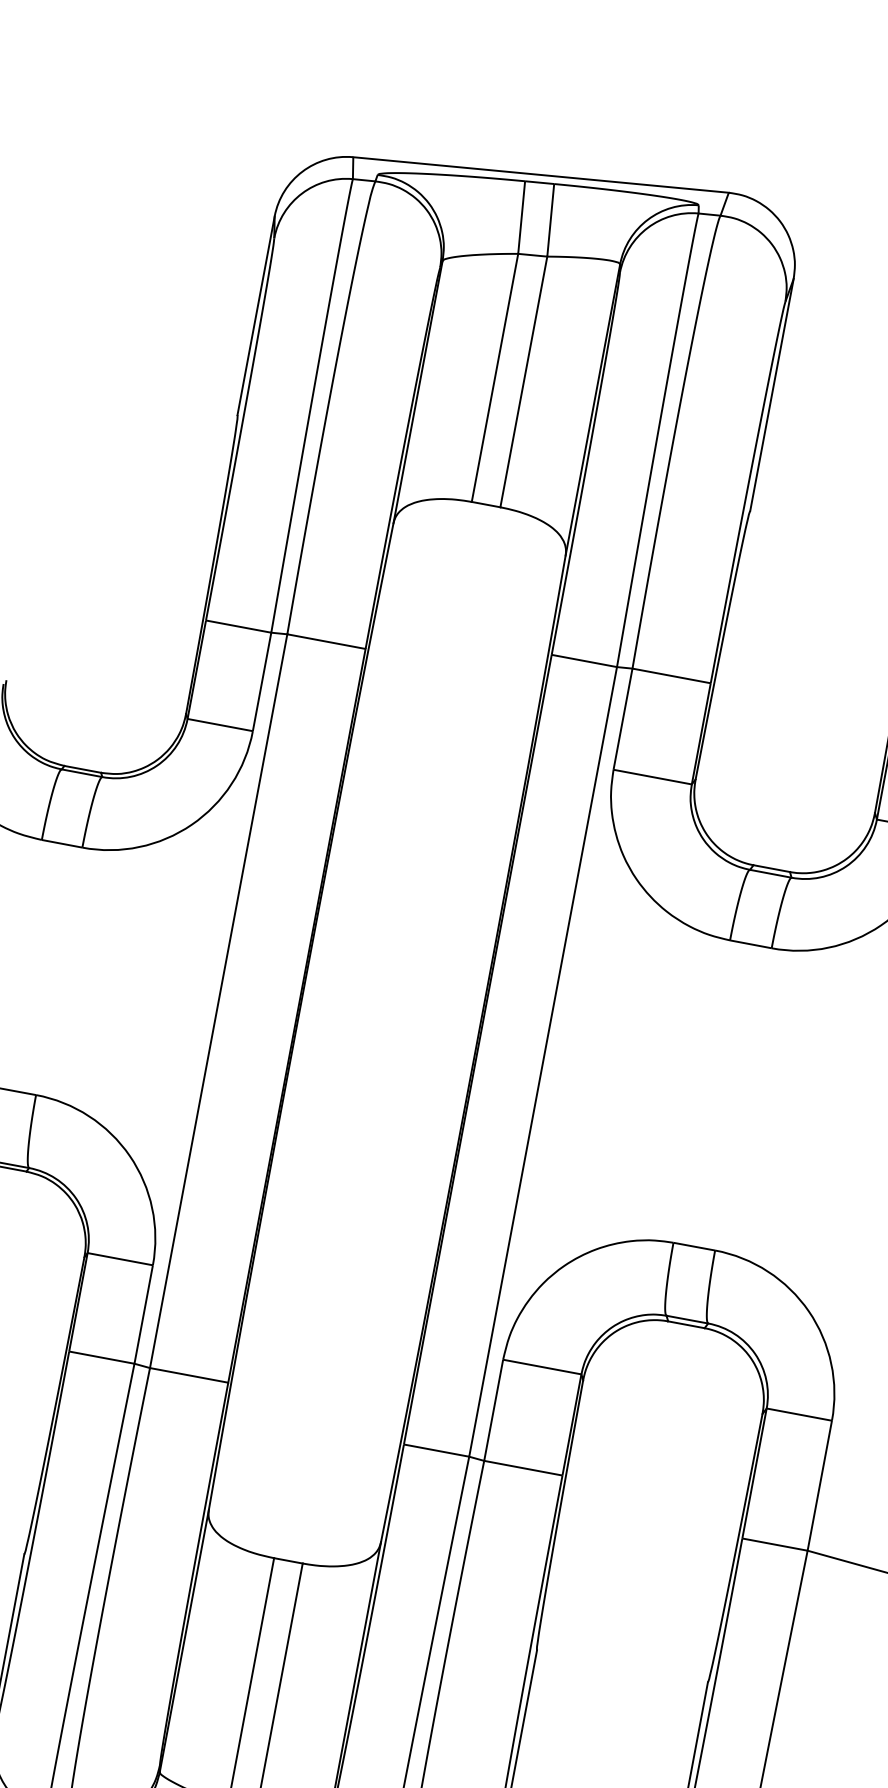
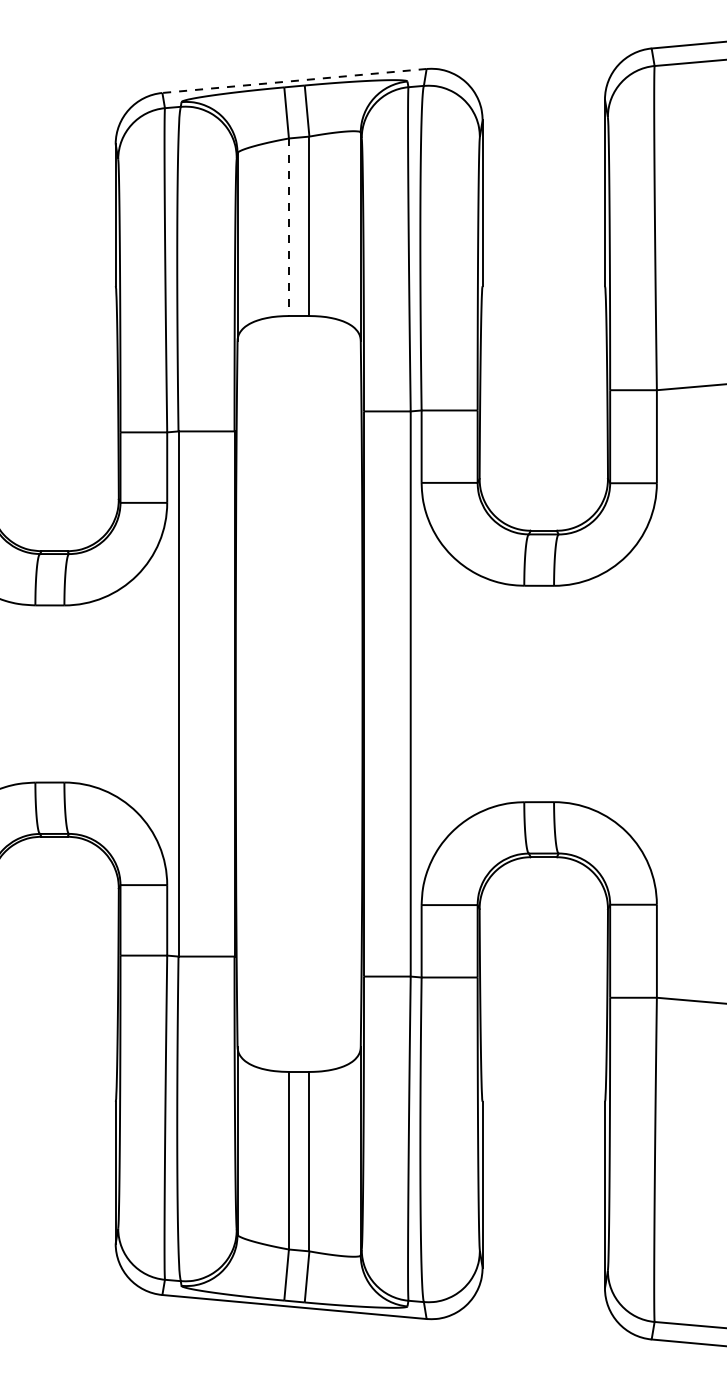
line: (541, 174) -> (294, 80), solid -> dashed
line: (494, 378) -> (288, 227), solid -> dashed

